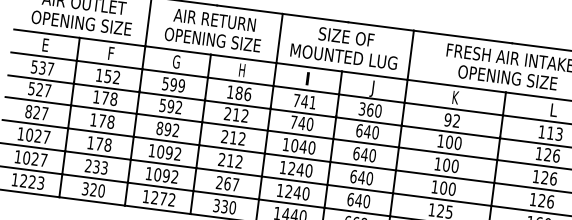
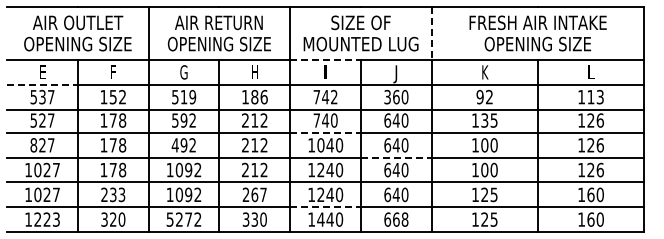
line: (410, 55) -> (431, 33), solid -> dashed
line: (44, 56) -> (43, 84), solid -> dashed
line: (310, 67) -> (326, 60), solid -> dashed
text: (173, 85) -> (183, 97), 599 -> 519
text: (313, 102) -> (334, 96), 741 -> 742
text: (159, 128) -> (174, 145), 892 -> 492
line: (301, 134) -> (326, 132), solid -> dashed
text: (453, 142) -> (489, 120), 100 -> 135
line: (363, 165) -> (396, 157), solid -> dashed
text: (145, 196) -> (169, 219), 1272 -> 5272
line: (292, 204) -> (326, 207), solid -> dashed

